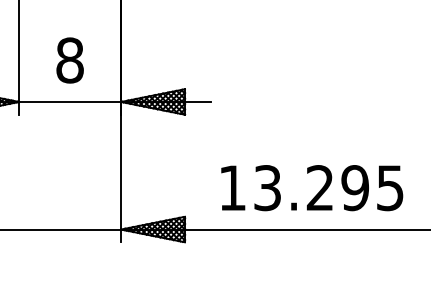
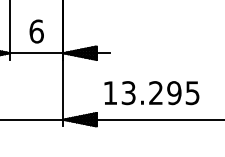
text: (69, 60) -> (36, 31), 8 -> 6
text: (311, 188) -> (151, 93), moved

